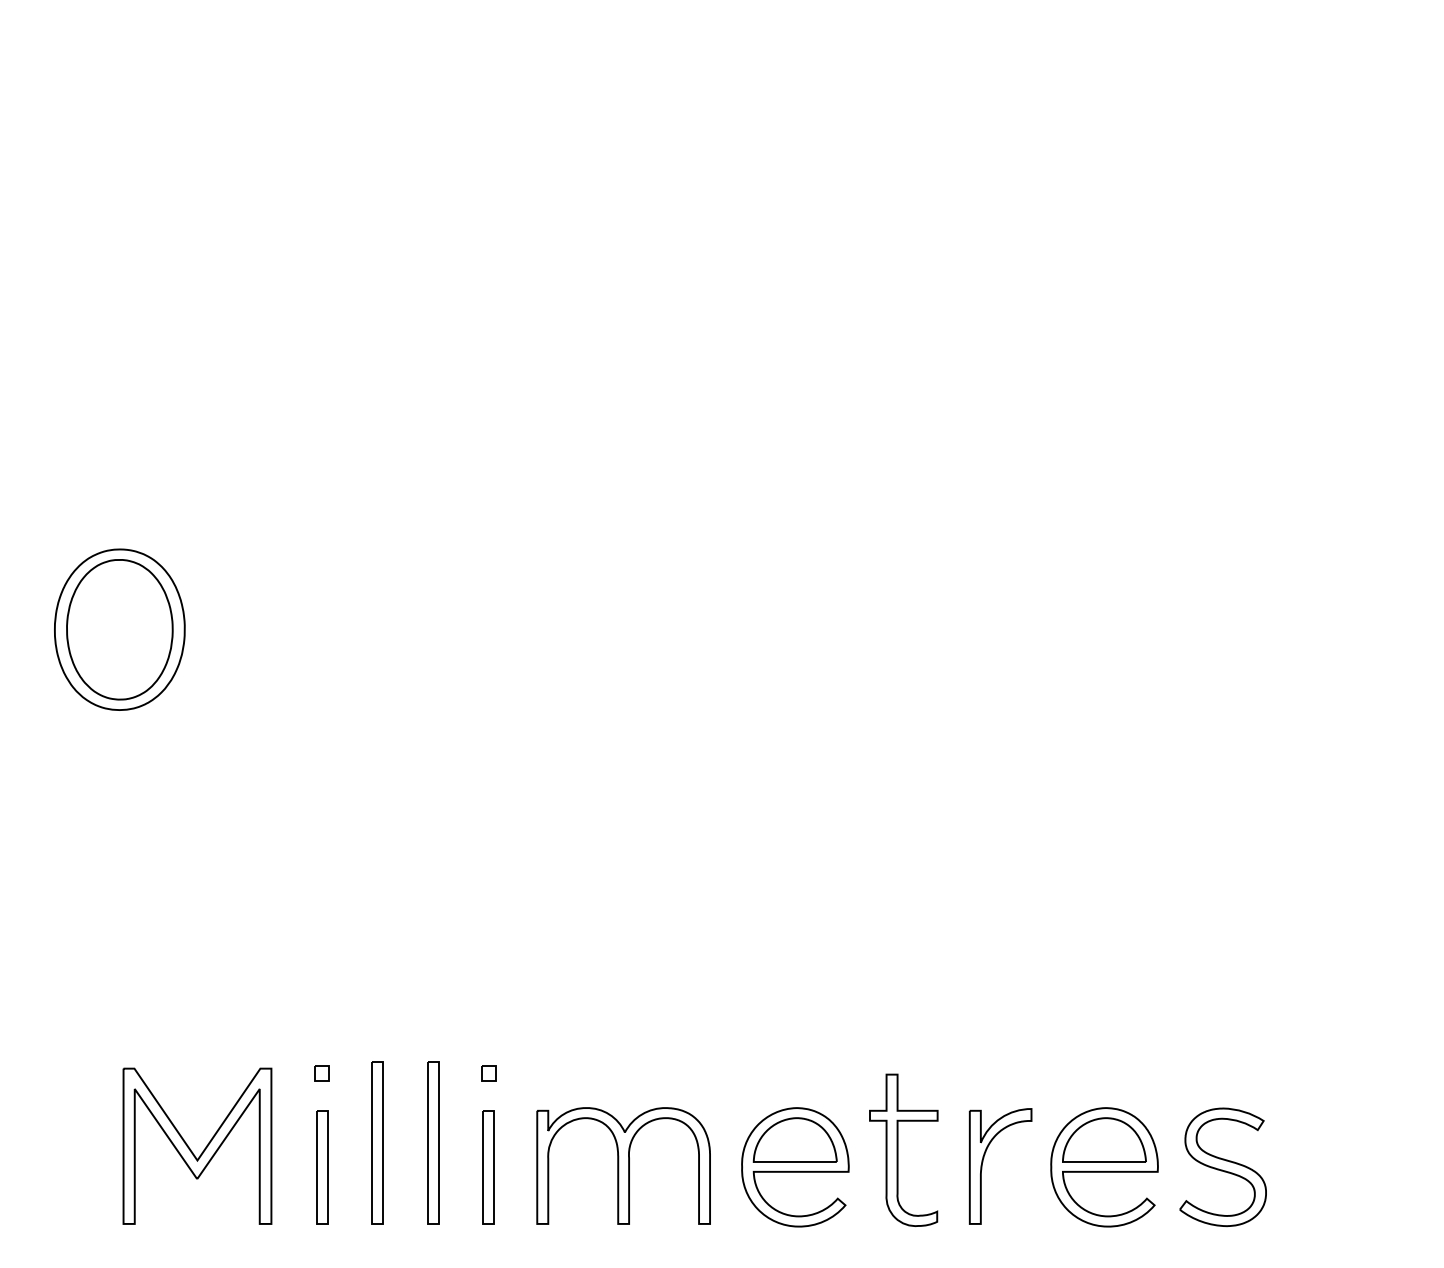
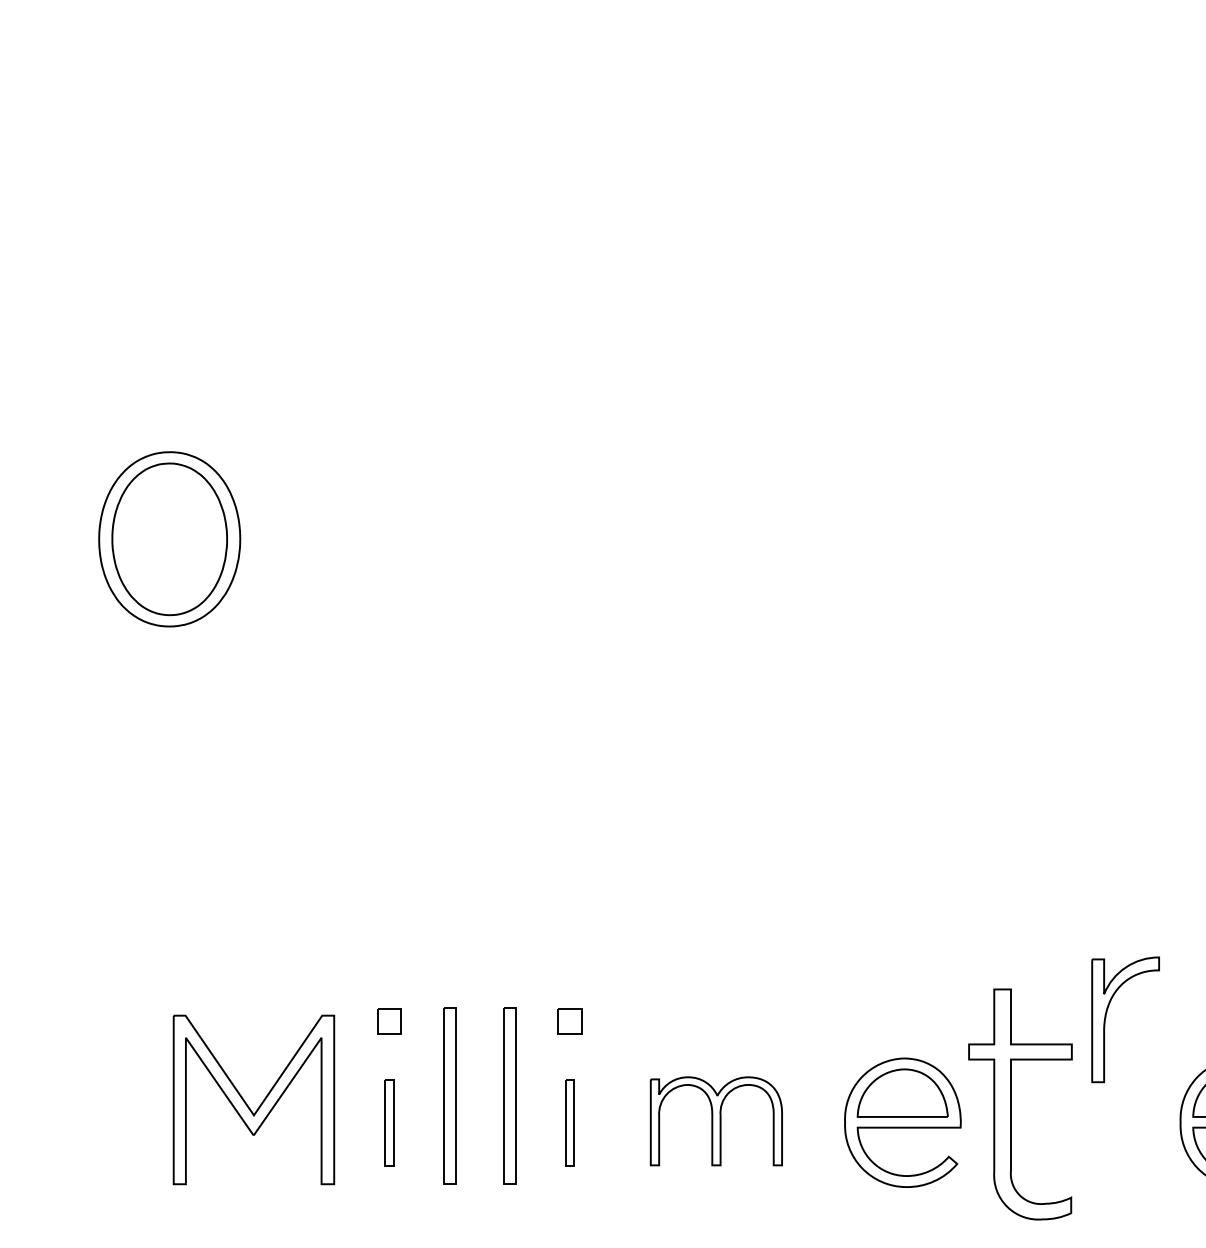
part: (321, 1073) -> (388, 1020), size x1.6
part: (488, 1073) -> (569, 1020), size x1.6
part: (903, 1149) -> (1020, 1103), size x1.4
part: (983, 1162) -> (1107, 1015), moved
part: (623, 1165) -> (716, 1120), size x0.7
part: (322, 1167) -> (389, 1122), size x0.7
part: (488, 1167) -> (569, 1122), size x0.7

